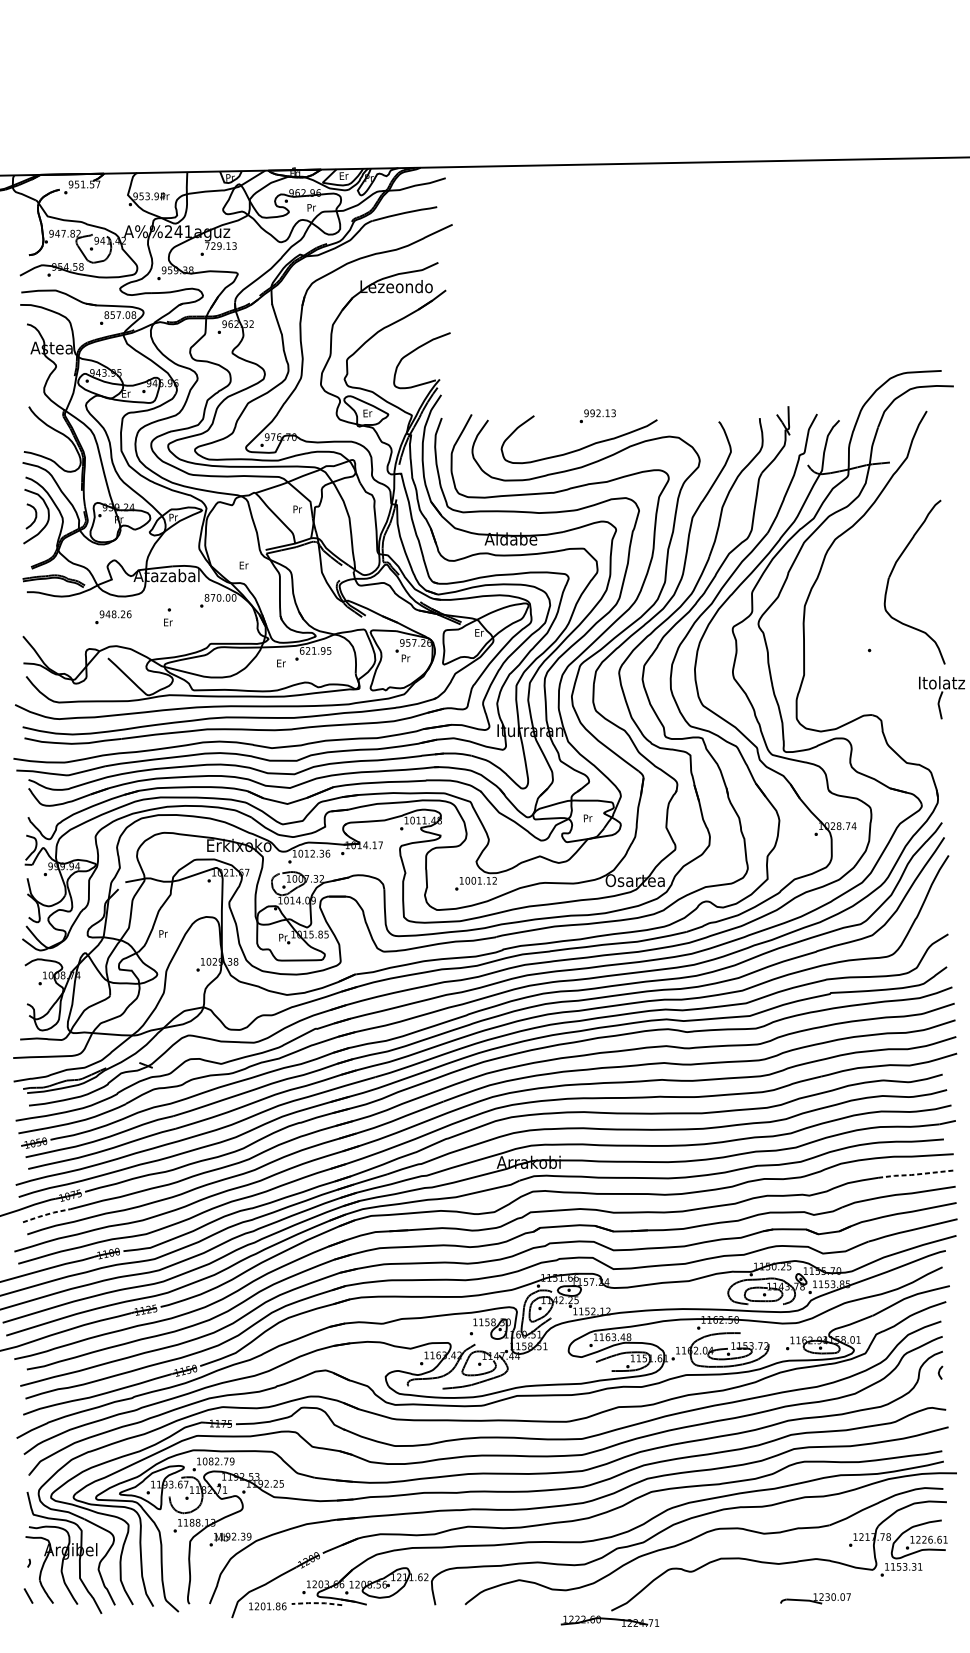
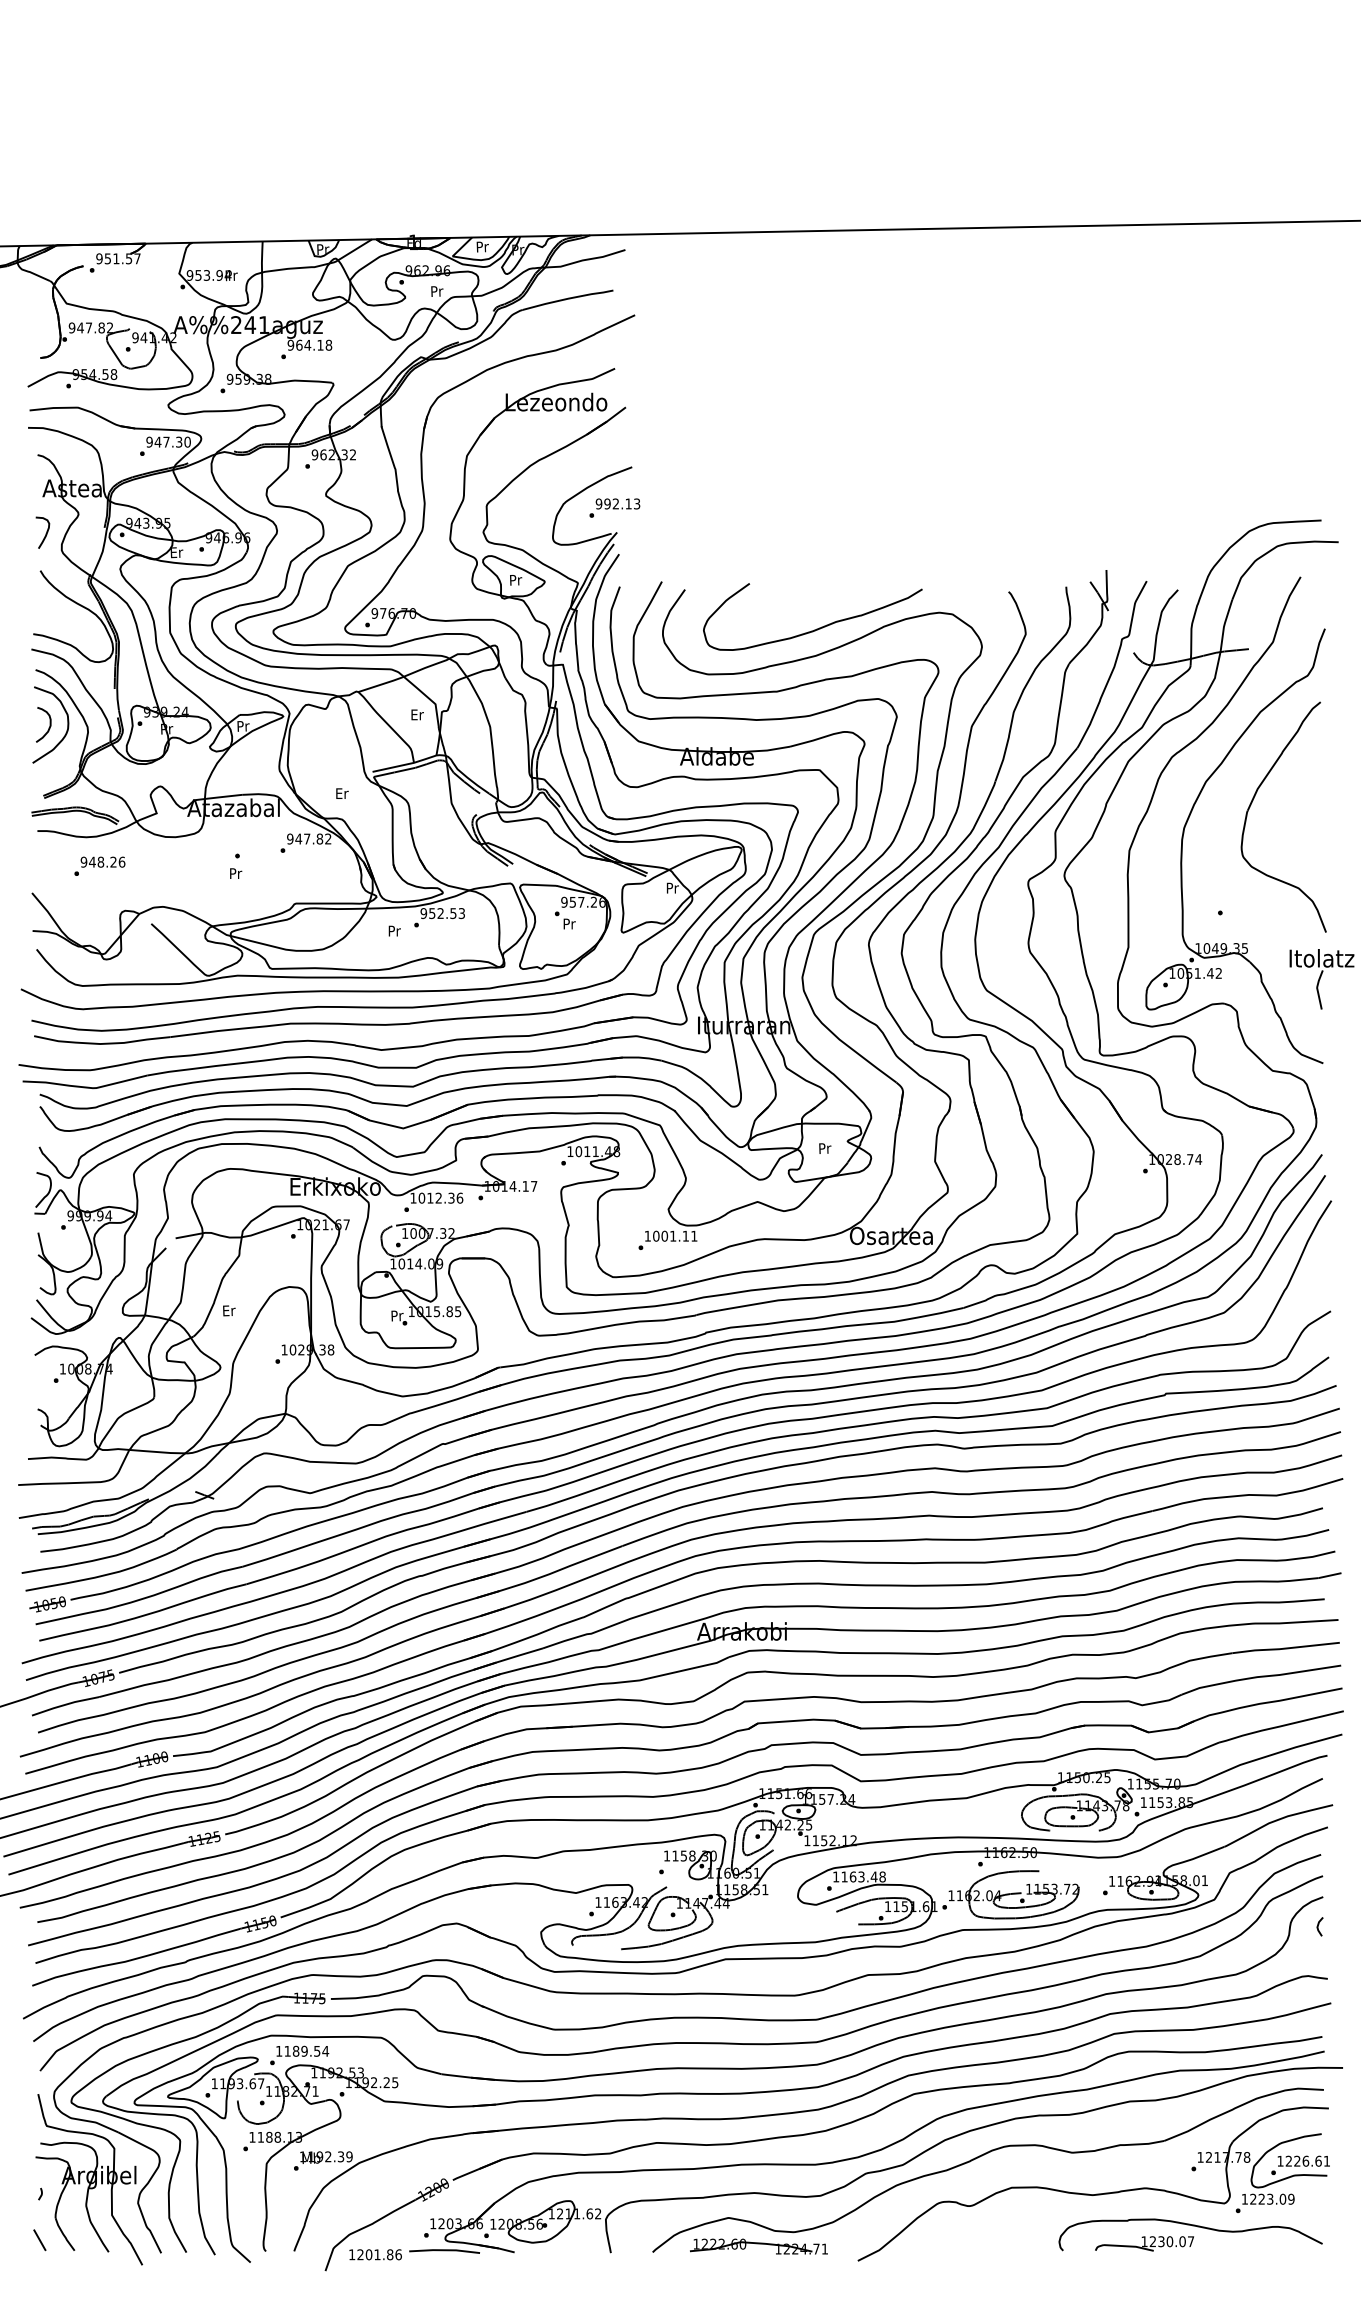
text: (343, 175) -> (482, 246), Er -> Pr
text: (220, 245) -> (309, 344), 729.13 -> 964.18
text: (120, 314) -> (168, 441), 857.08 -> 947.30
curve: (32, 380) -> (45, 533), added
text: (367, 412) -> (515, 579), Er -> Pr
text: (597, 415) -> (614, 507), moved
text: (297, 509) -> (417, 714), Pr -> Er
text: (220, 597) -> (309, 838), 870.00 -> 947.82
part: (843, 598) -> (1183, 839), added
text: (113, 616) -> (99, 865), moved
text: (167, 622) -> (235, 873), Er -> Pr
text: (479, 632) -> (672, 887), Er -> Pr
text: (315, 650) -> (442, 913), 621.95 -> 952.53
text: (281, 663) -> (394, 930), Er -> Pr
text: (494, 880) -> (694, 1235), 1001.12 -> 1001.11
text: (163, 933) -> (229, 1310), Pr -> Er
line: (916, 1174) -> (1285, 1648), dashed -> solid
line: (46, 1214) -> (65, 1704), dashed -> solid
text: (218, 1460) -> (306, 2050), 1082.79 -> 1189.54
text: (906, 1566) -> (1272, 2198), 1153.31 -> 1223.09
curve: (849, 1586) -> (1192, 2226), added
line: (316, 1603) -> (444, 2250), dashed -> solid
part: (609, 1621) -> (758, 2246), moved

